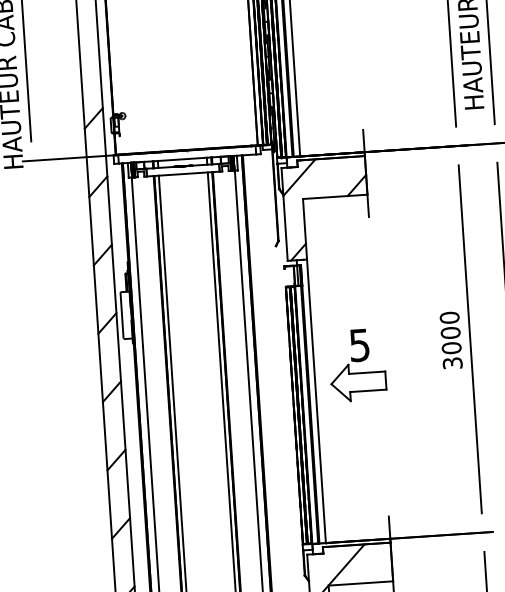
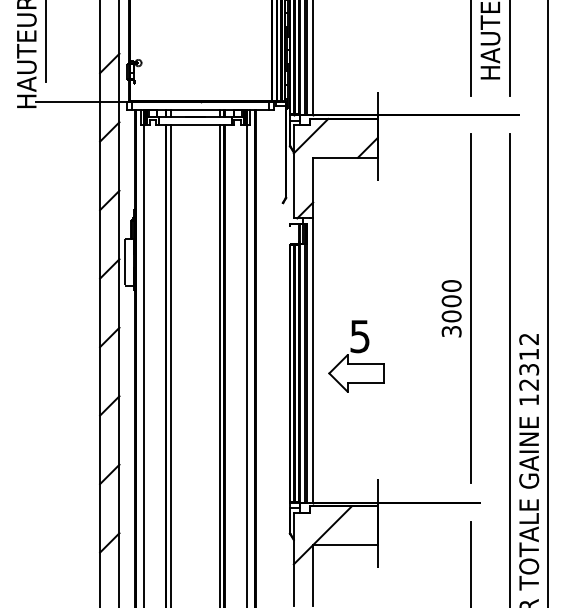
part: (357, 365) -> (356, 356), moved

